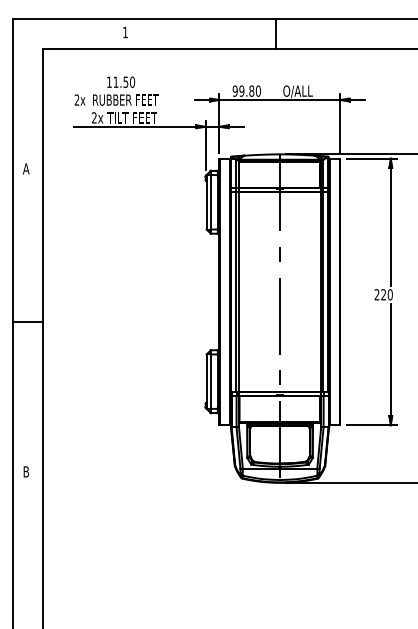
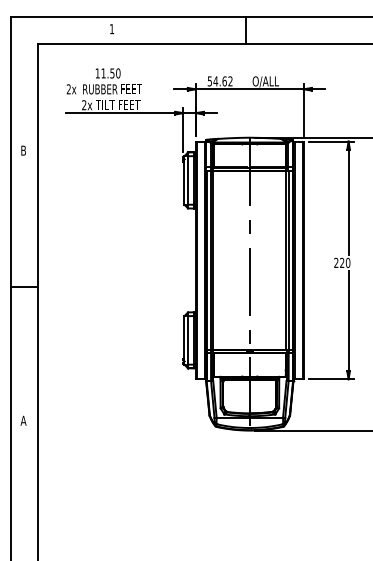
text: (246, 90) -> (219, 80), 99.80 -> 54.62
text: (26, 168) -> (23, 150), A -> B
text: (26, 471) -> (23, 420), B -> A

